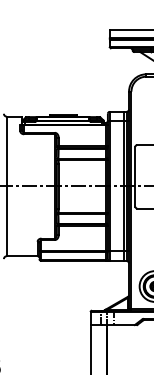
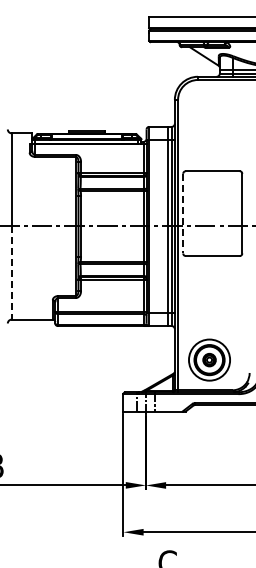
line: (135, 176) -> (183, 213), solid -> dashed
line: (6, 221) -> (11, 273), solid -> dashed

